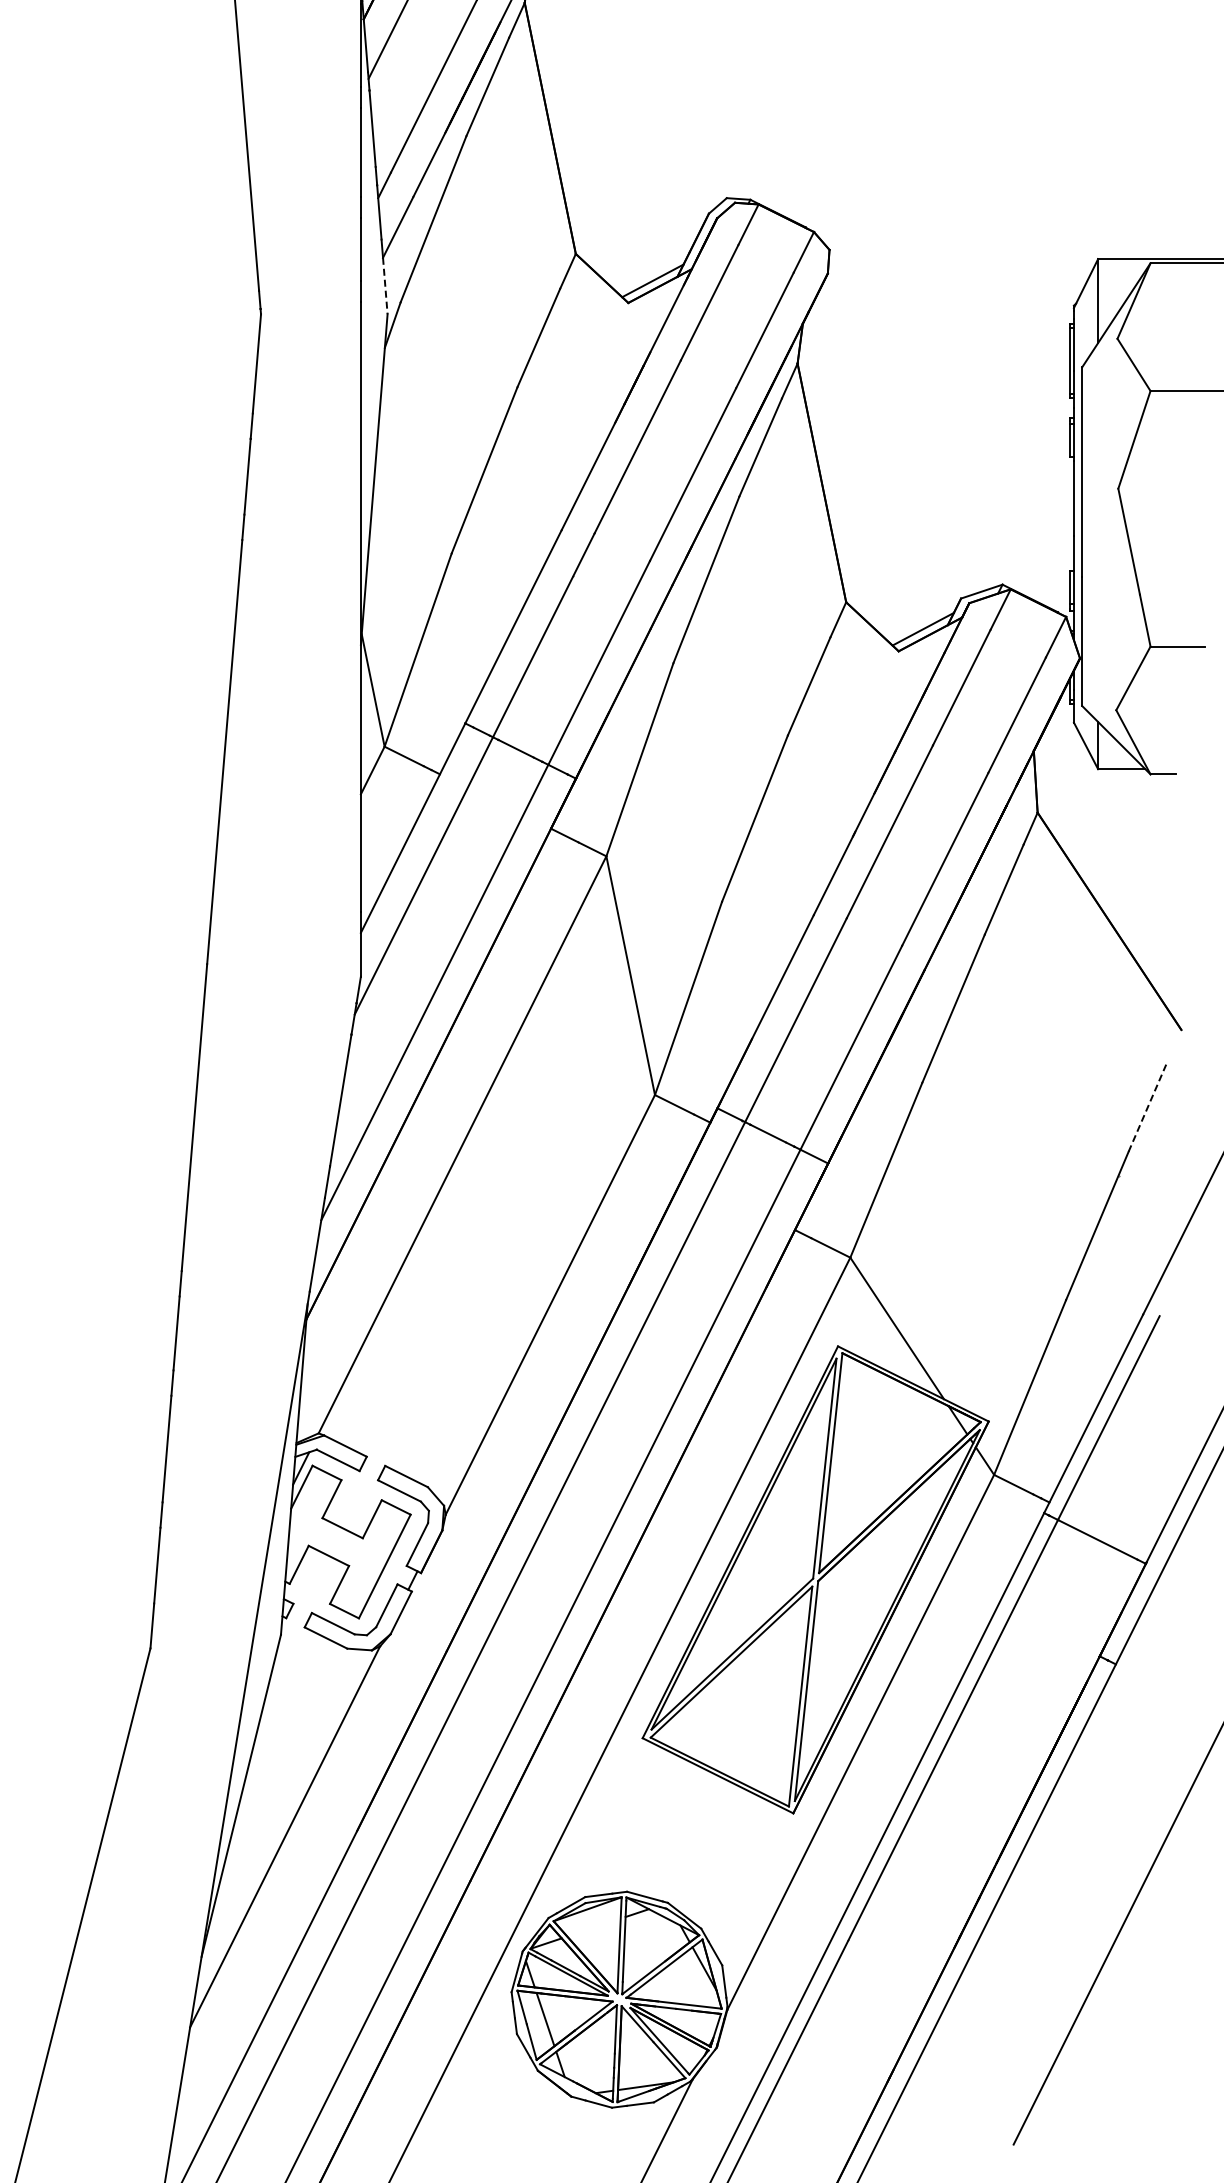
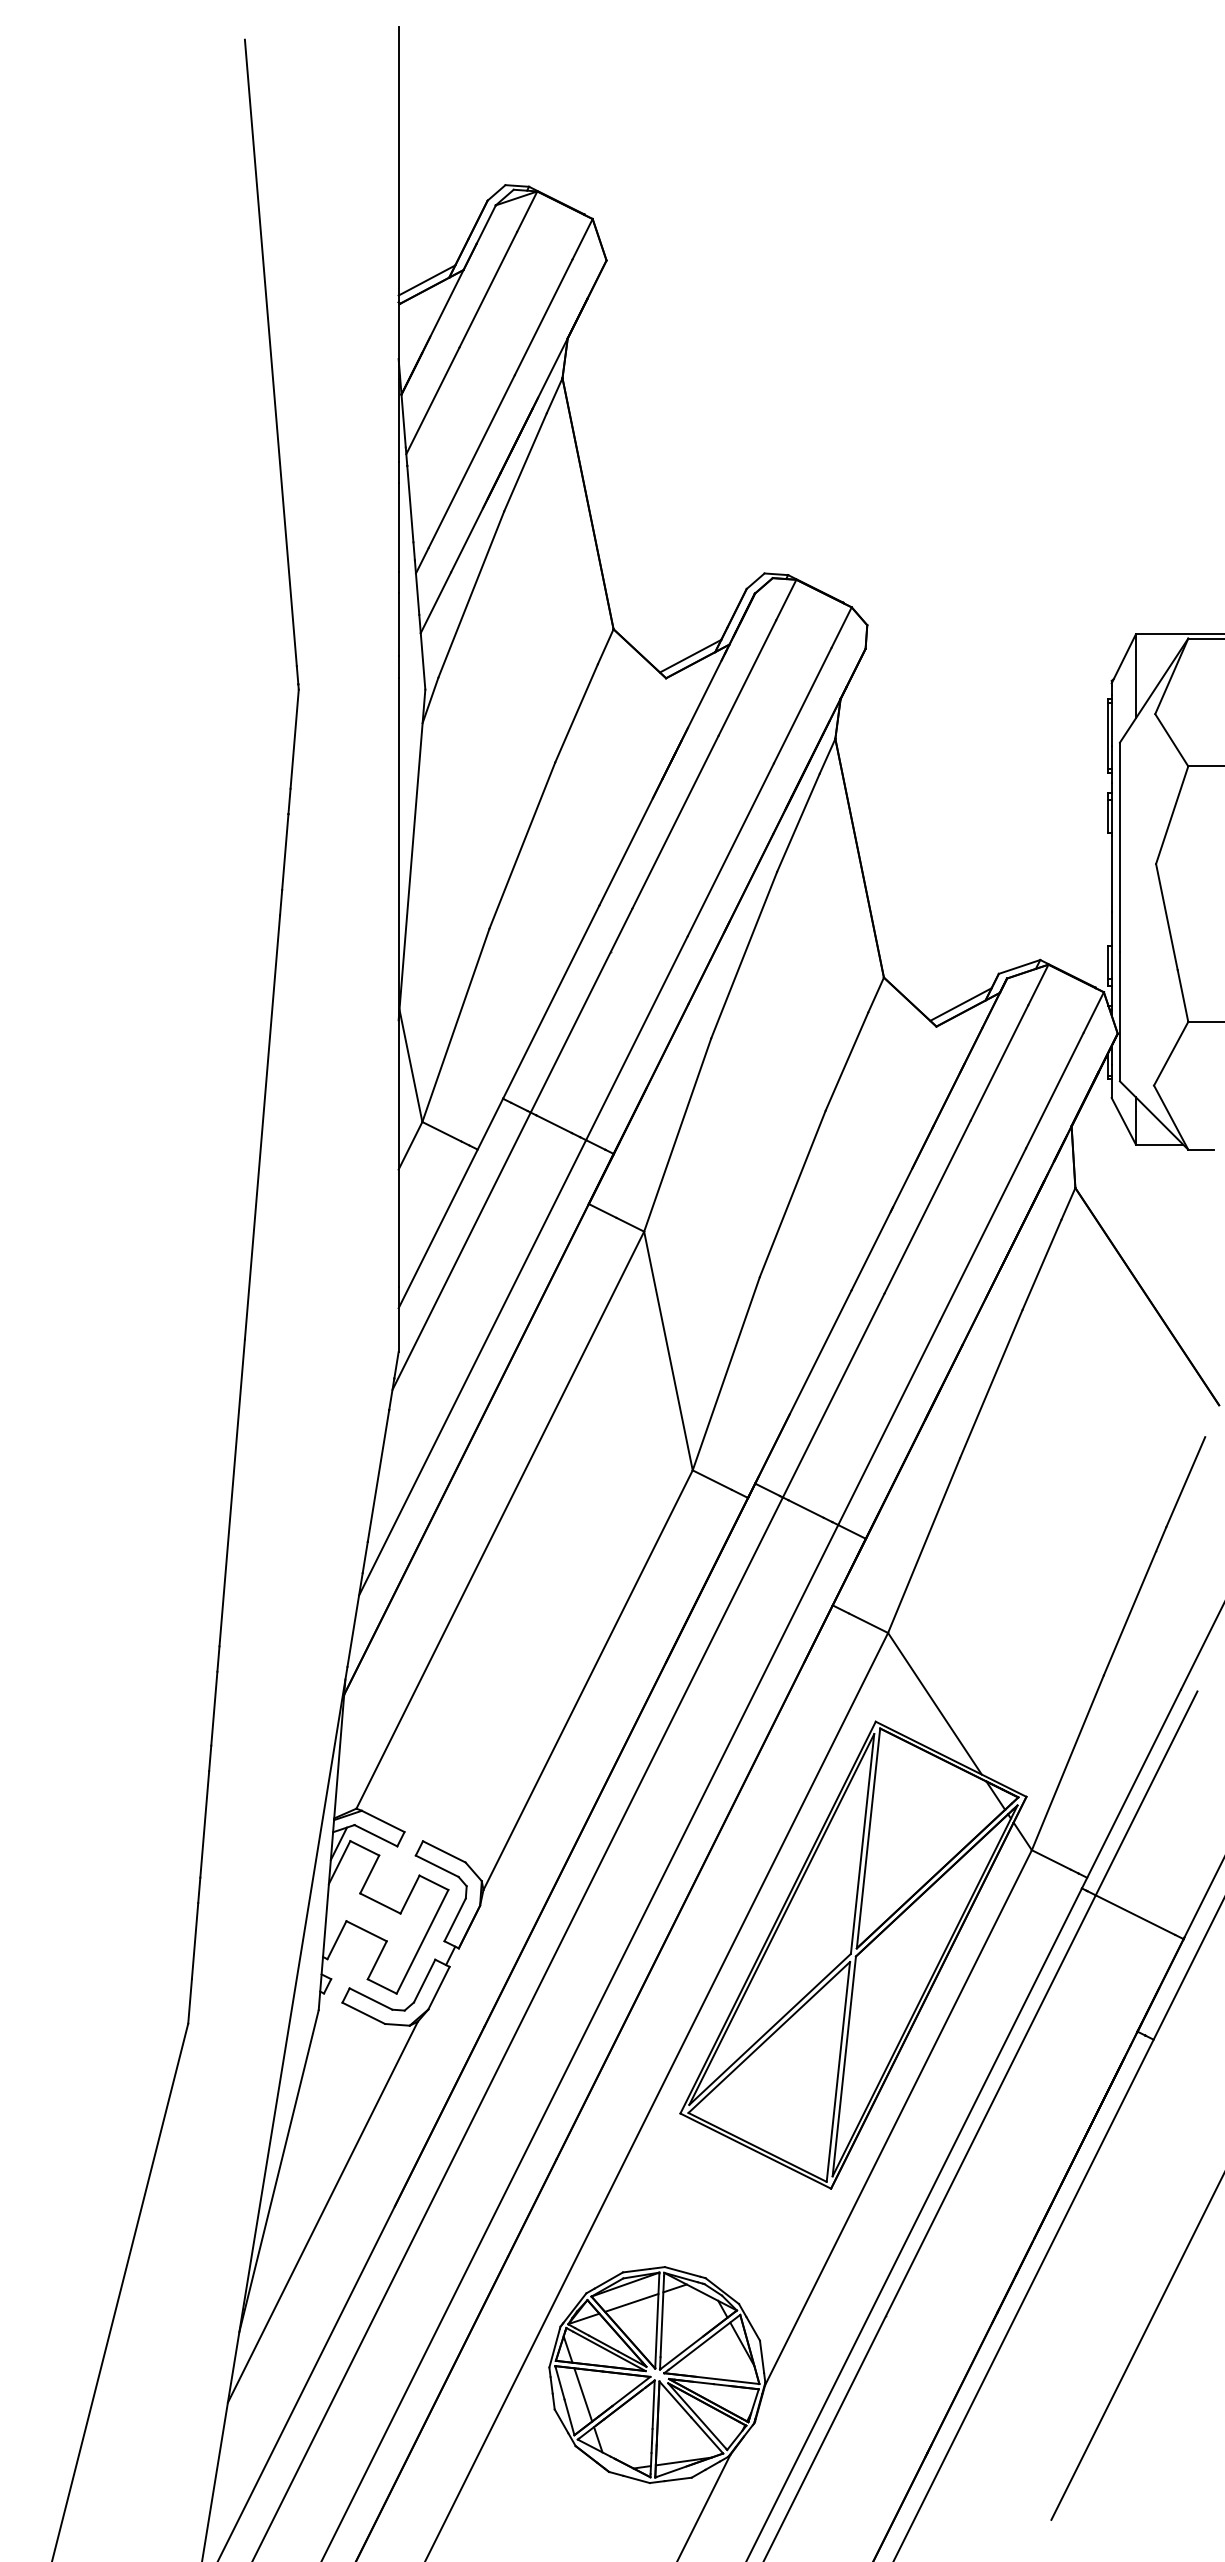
line: (385, 286) -> (423, 661), dashed -> solid
line: (1147, 1106) -> (1185, 1481), dashed -> solid
line: (593, 1927) -> (631, 2302), added

